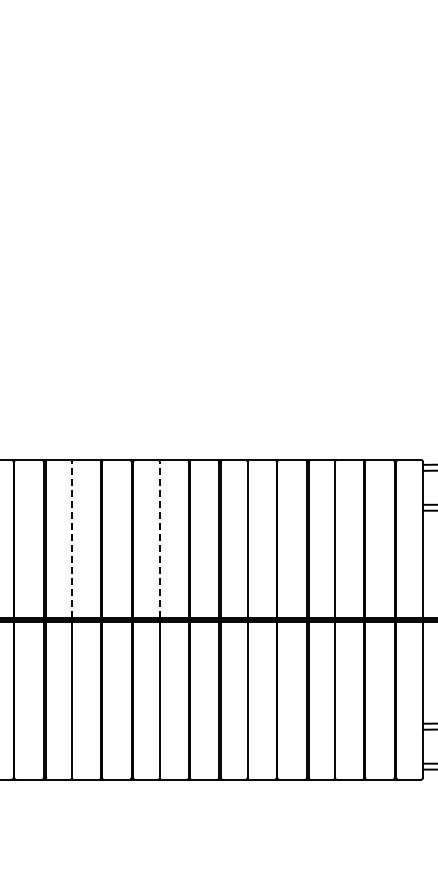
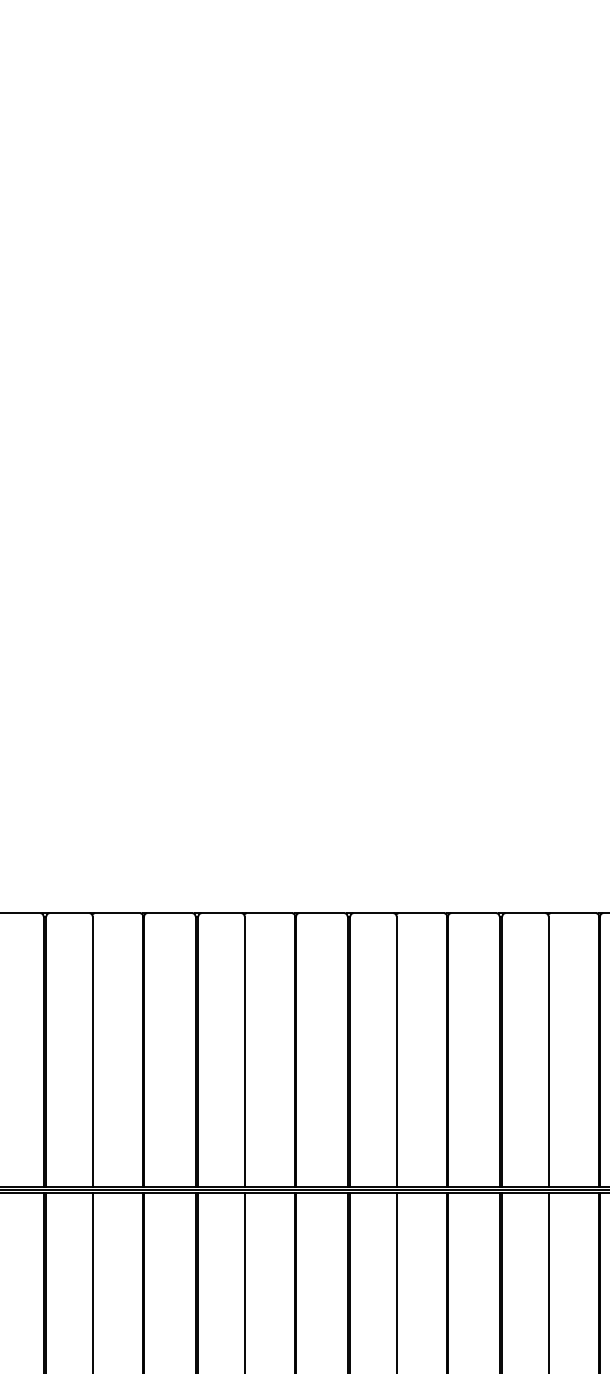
line: (72, 539) -> (93, 1050), dashed -> solid
line: (159, 539) -> (243, 1050), dashed -> solid

